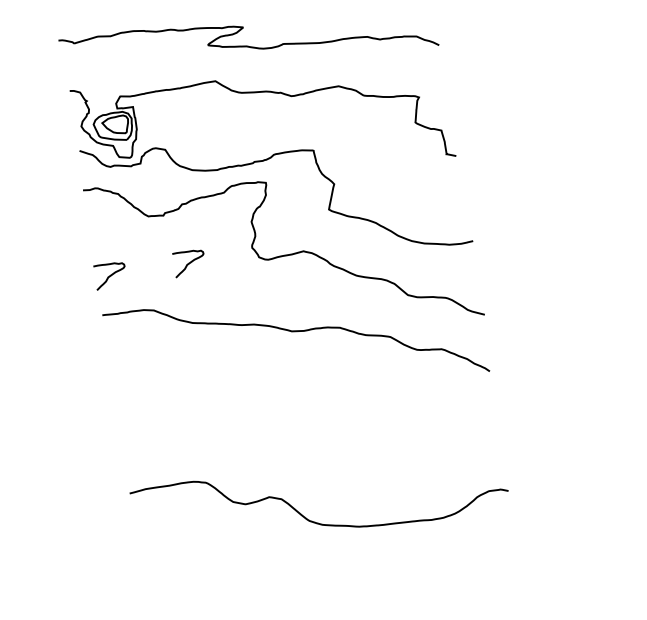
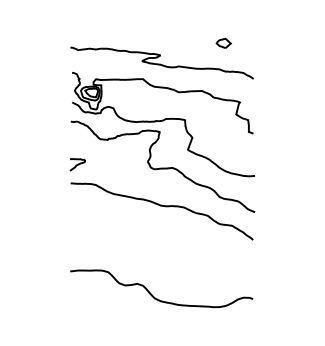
curve: (189, 262) -> (116, 164), removed

